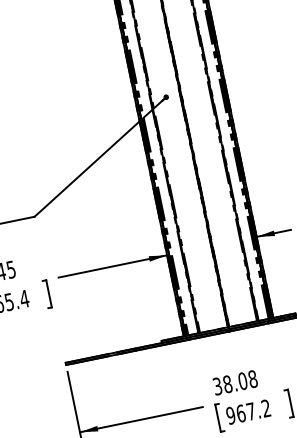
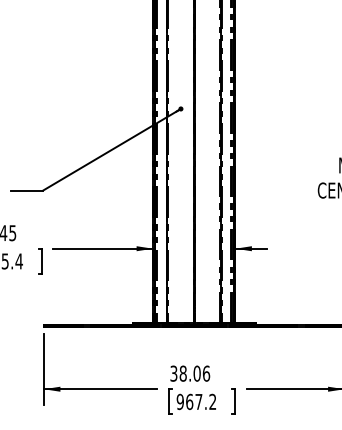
text: (253, 378) -> (206, 373), 38.08 -> 38.06

